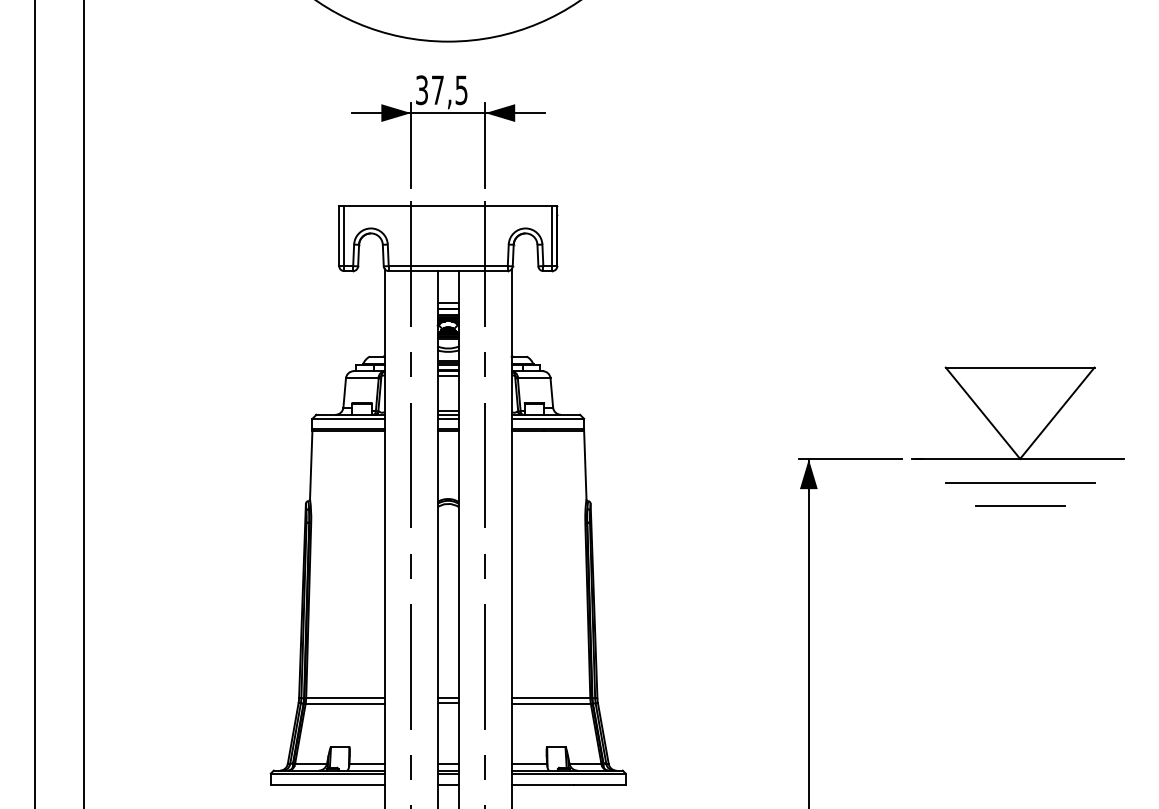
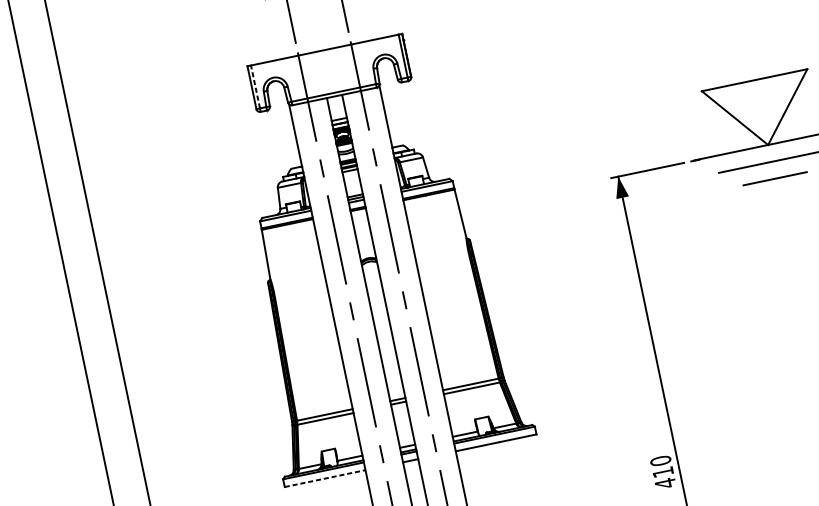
line: (344, 235) -> (255, 86), solid -> dashed
line: (327, 784) -> (324, 478), solid -> dashed

